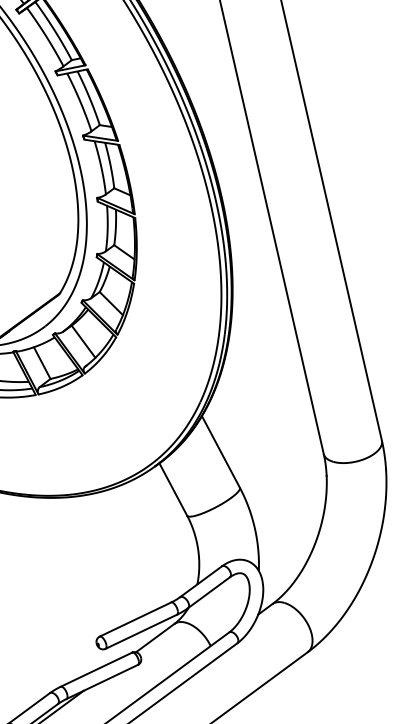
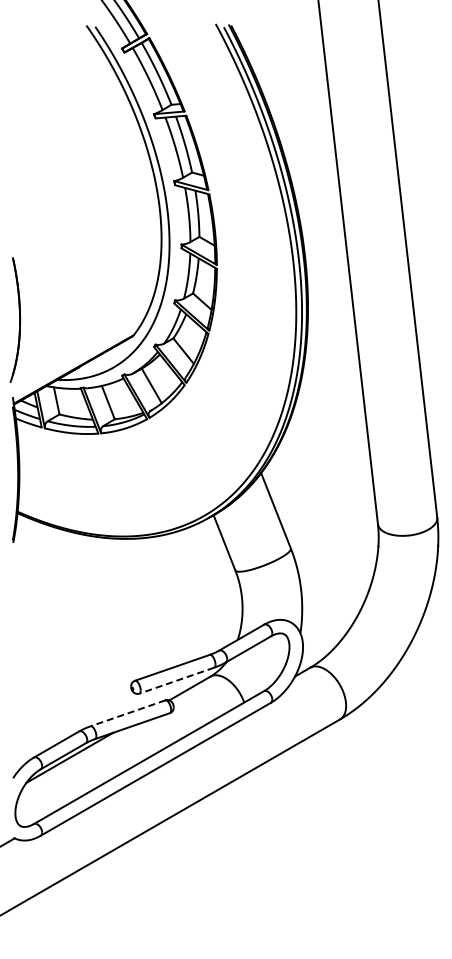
line: (140, 631) -> (176, 680), solid -> dashed
line: (96, 669) -> (128, 713), solid -> dashed

